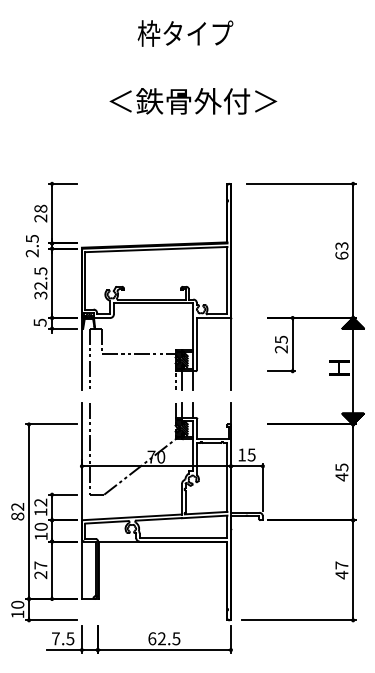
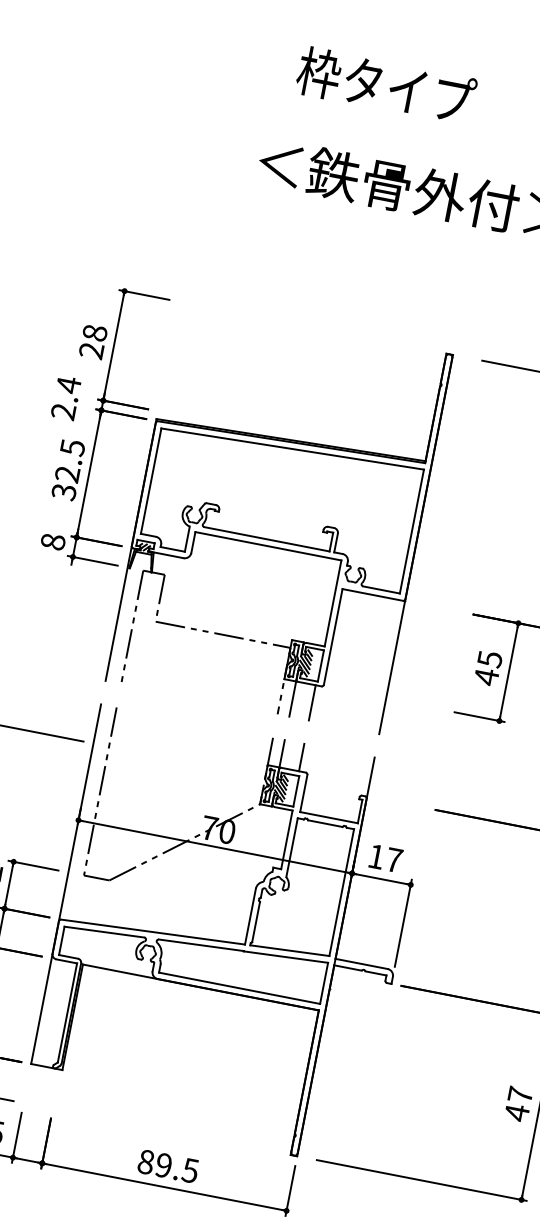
text: (185, 33) -> (386, 86), moved
text: (32, 238) -> (69, 384), 2.5 -> 2.4
text: (39, 322) -> (51, 541), 5 -> 8
text: (280, 349) -> (484, 676), 25 -> 45
text: (251, 454) -> (394, 859), 15 -> 17
text: (156, 638) -> (153, 1163), 62.5 -> 89.5

